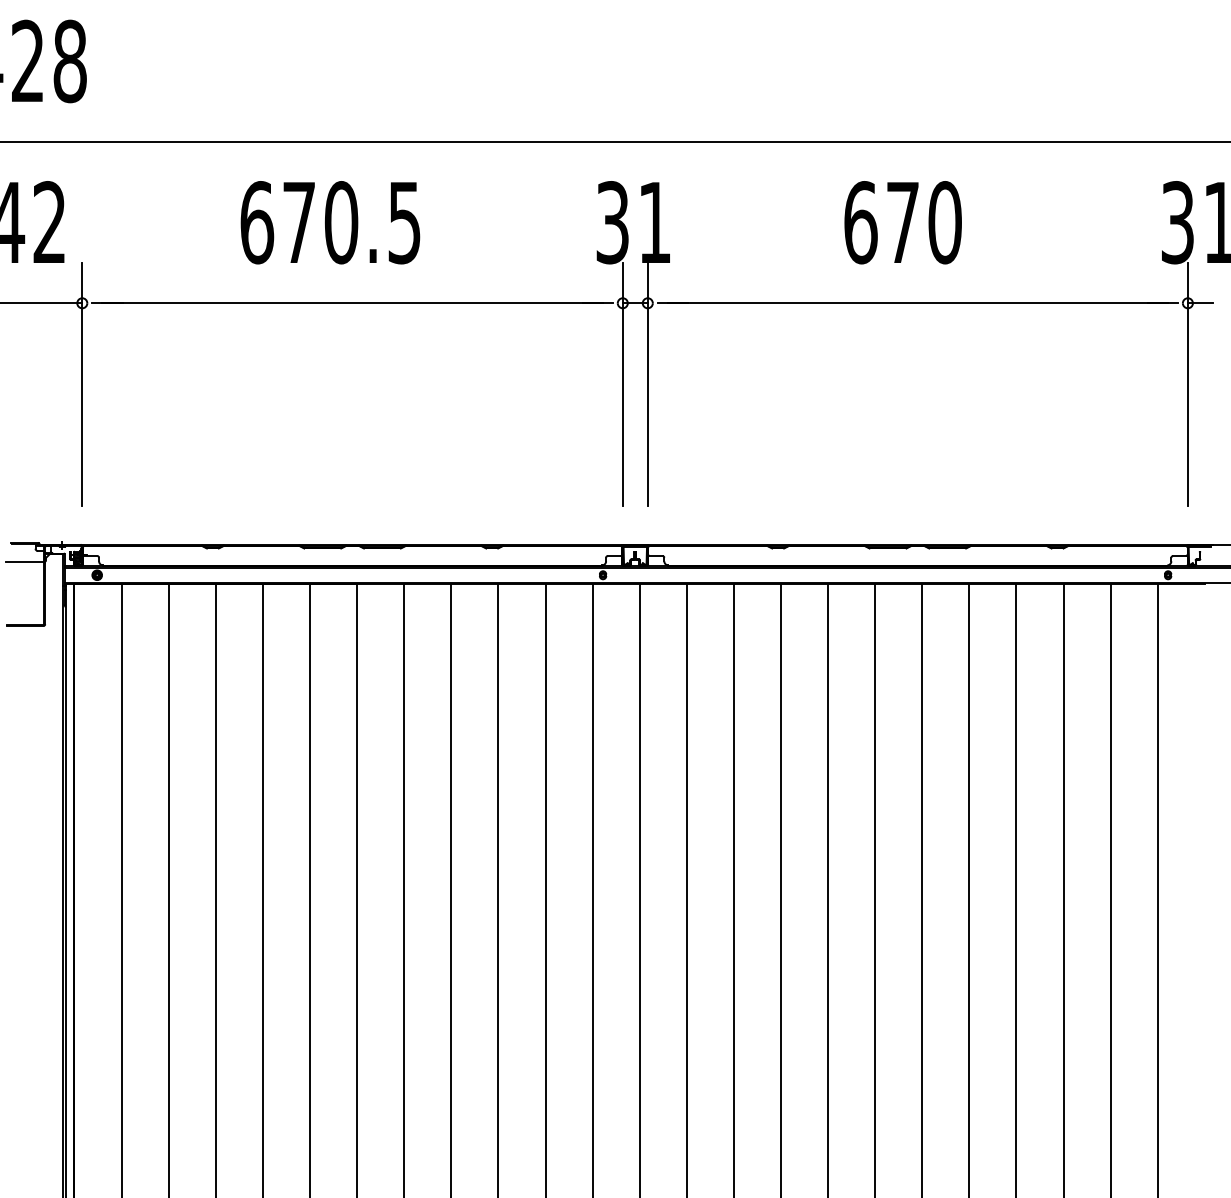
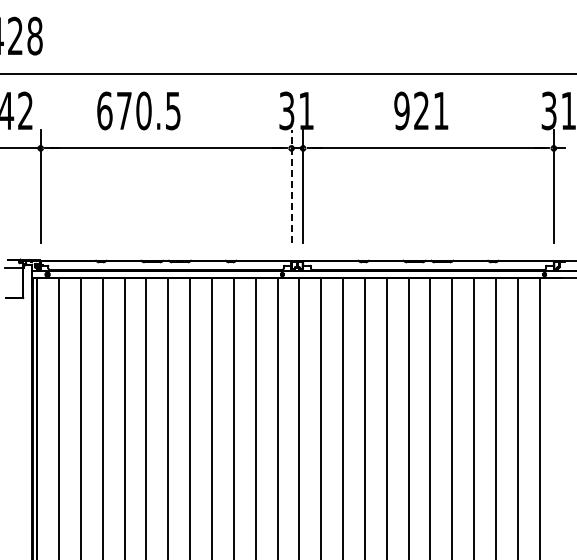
text: (329, 221) -> (138, 110), moved
text: (902, 221) -> (421, 110), 670 -> 921
line: (622, 383) -> (291, 185), solid -> dashed

